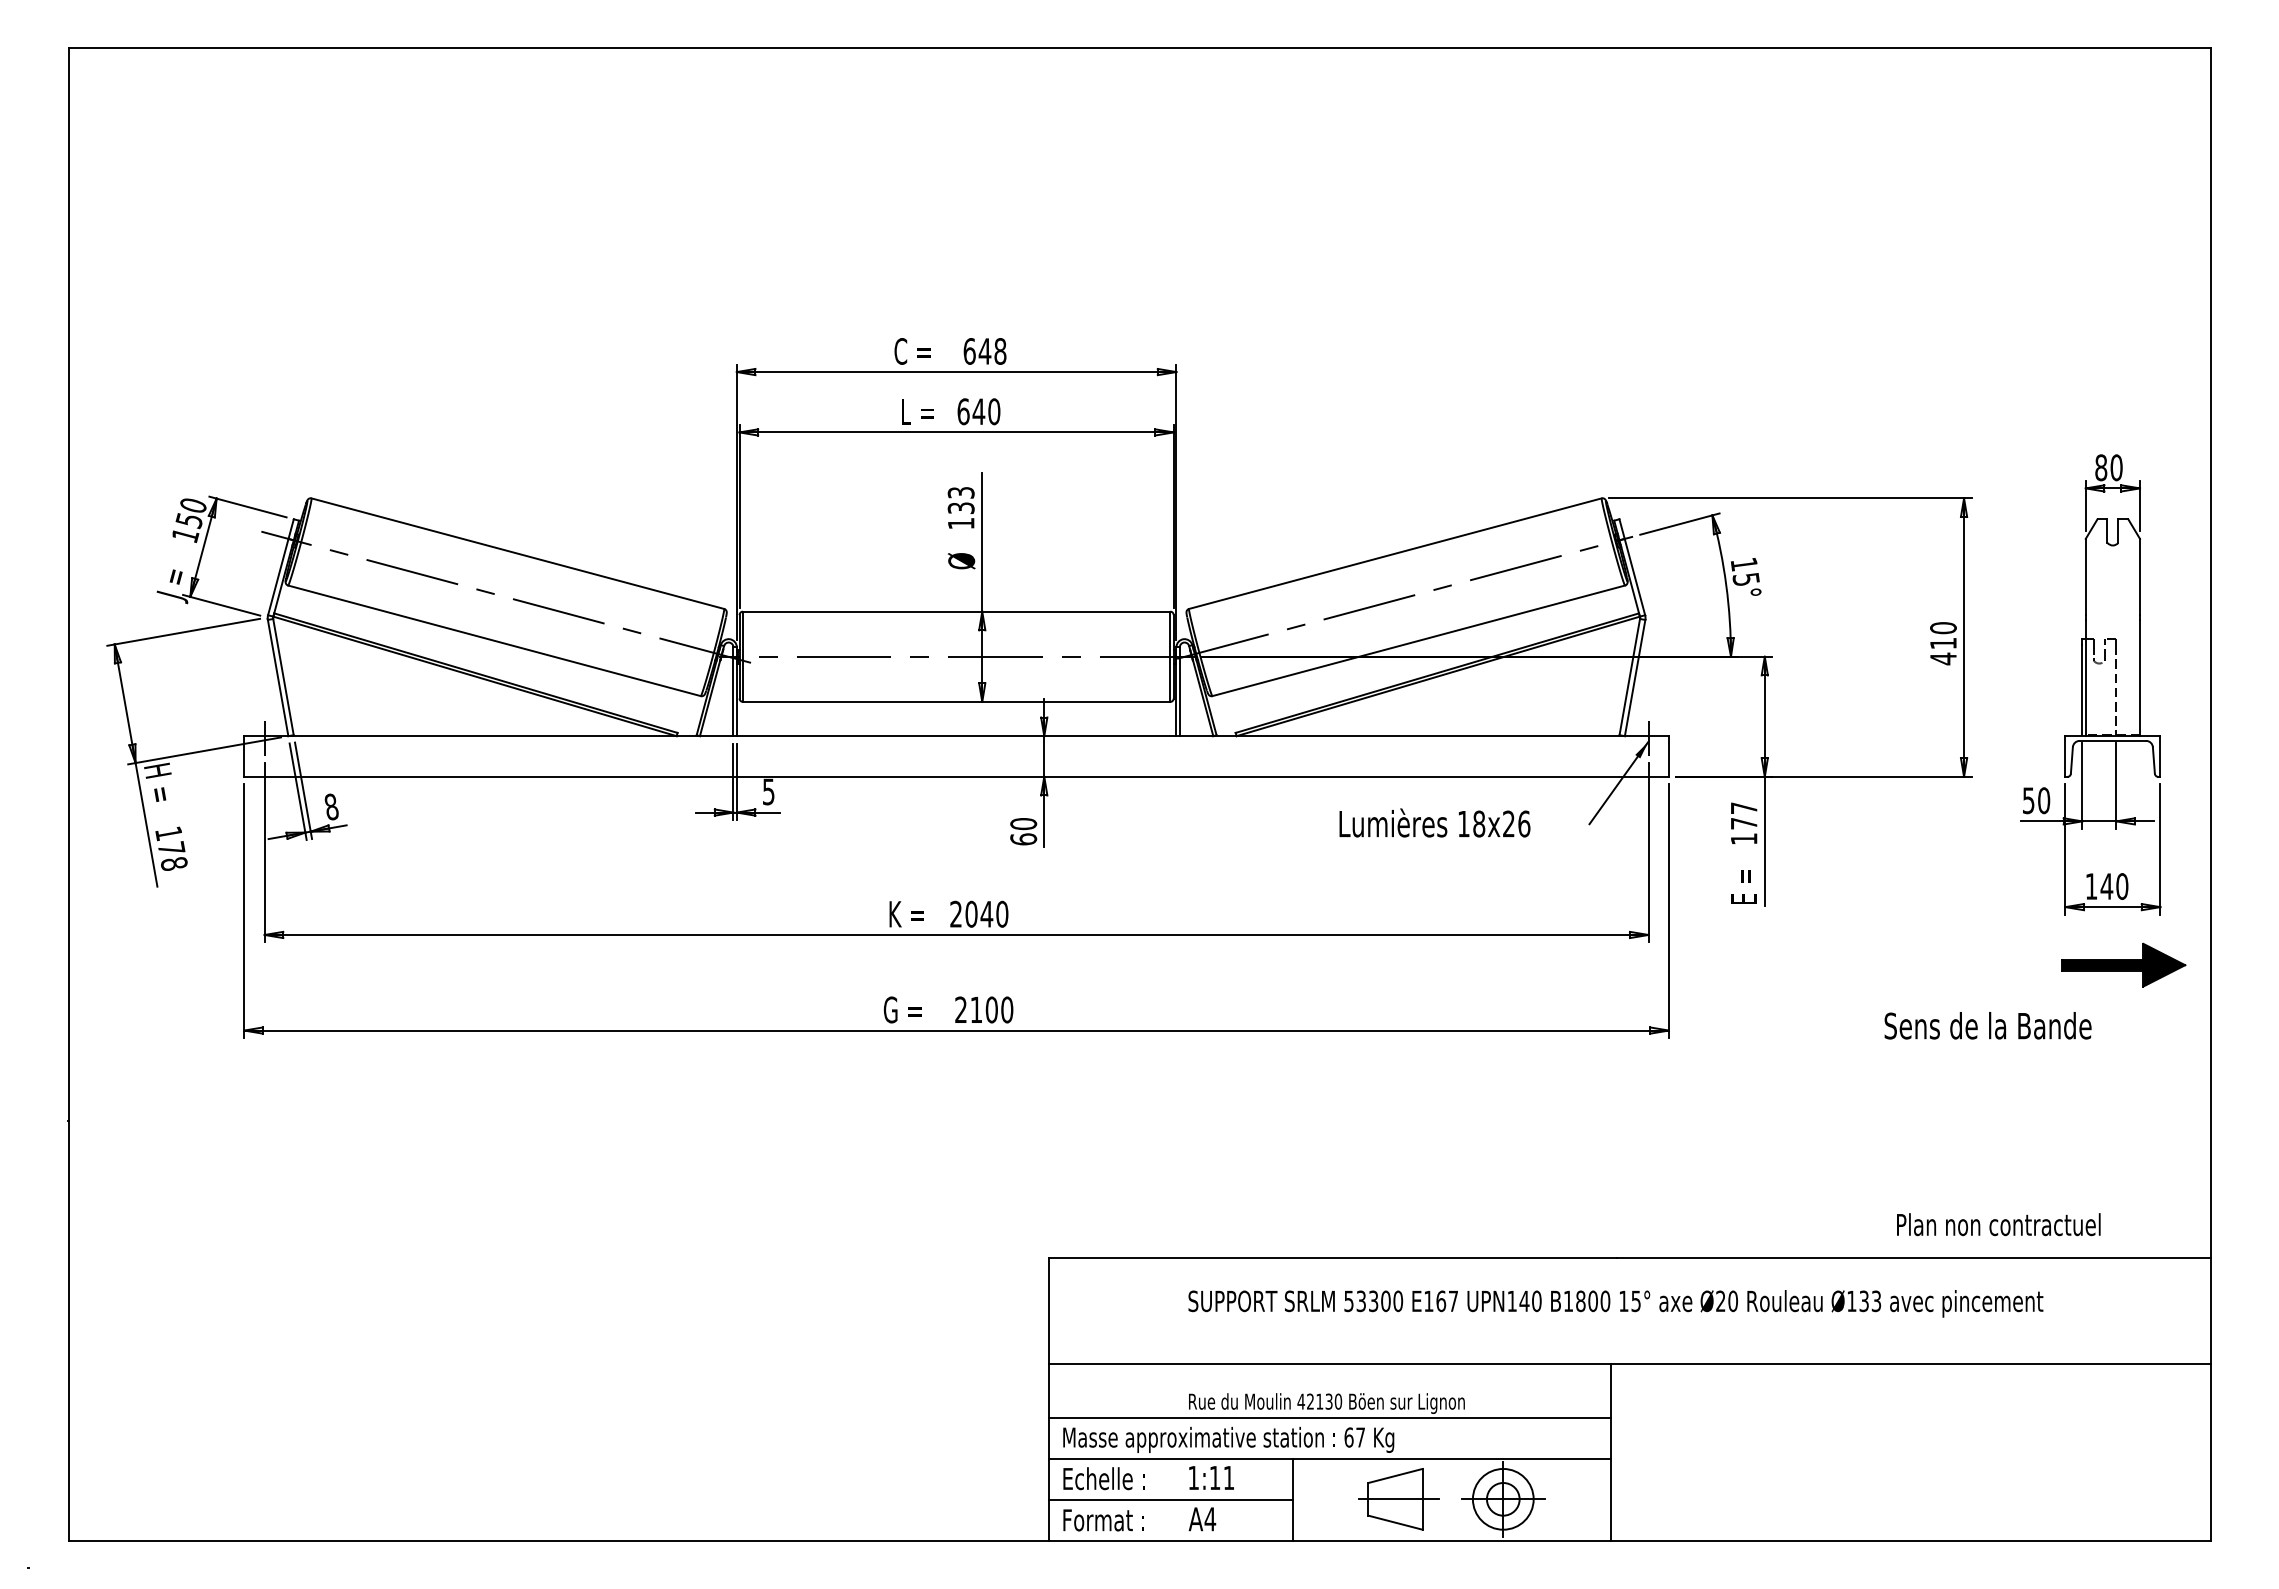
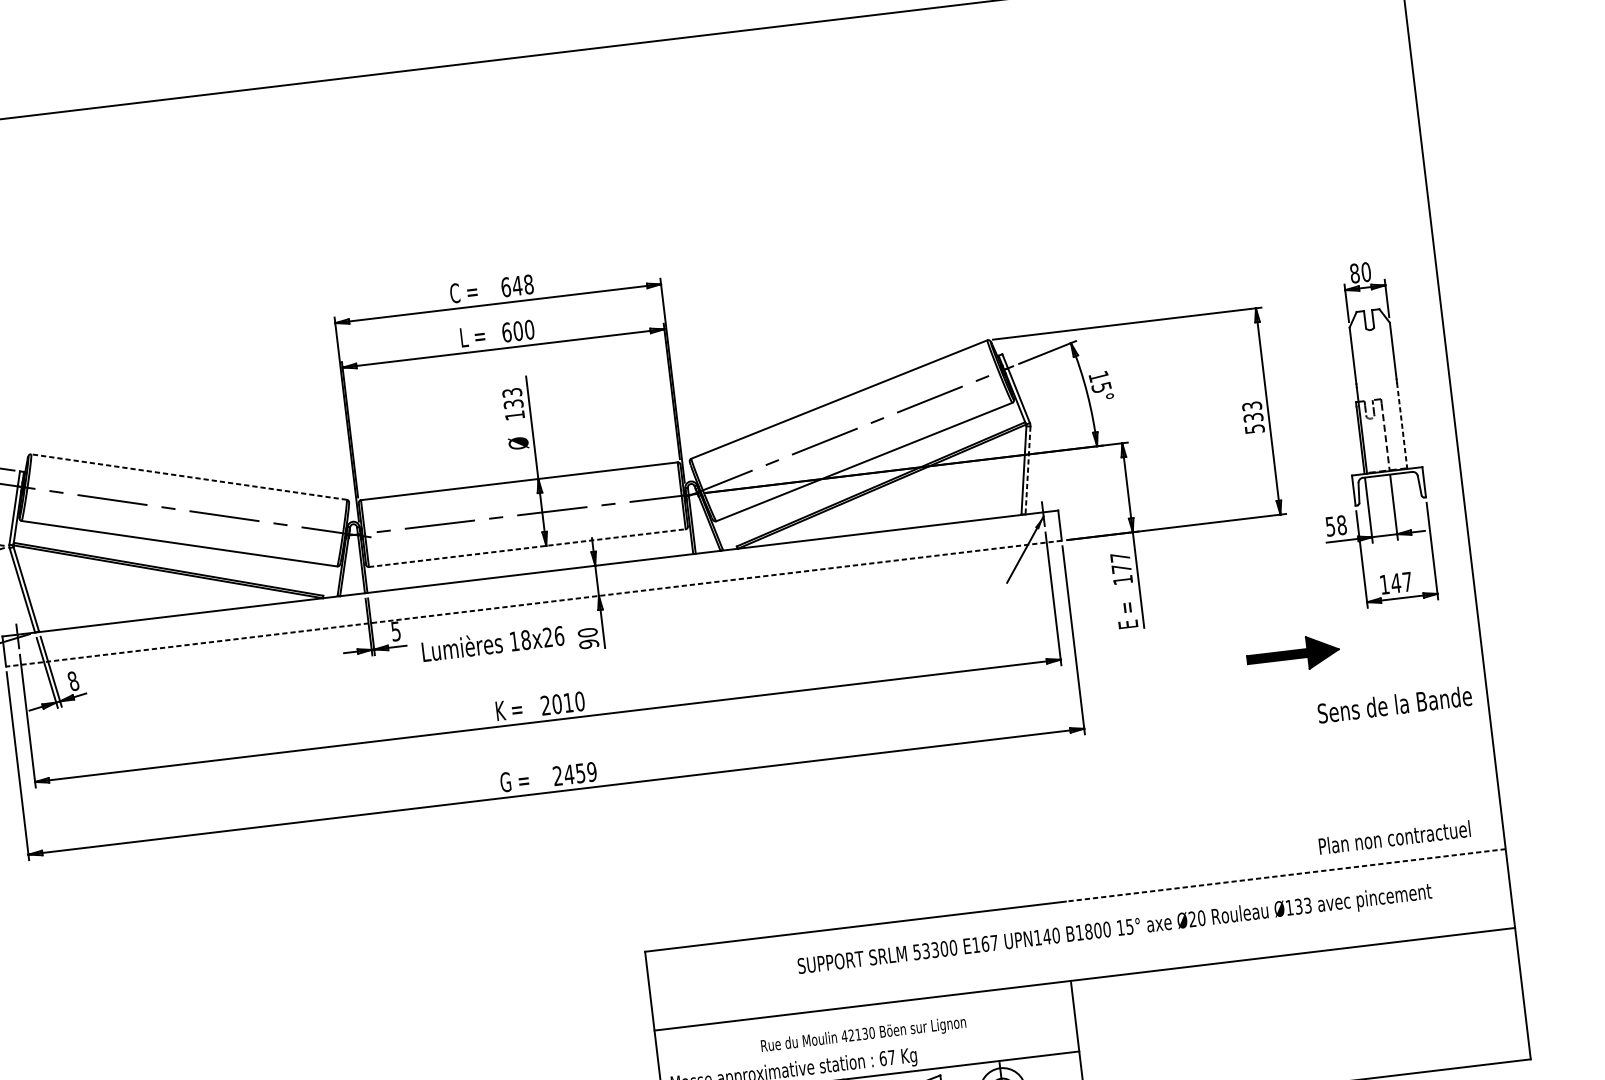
text: (978, 411) -> (517, 331), 640 -> 600
line: (517, 553) -> (188, 476), solid -> dashed
text: (1943, 643) -> (1253, 417), 410 -> 533
line: (1635, 678) -> (1028, 470), solid -> dashed
line: (2140, 678) -> (1402, 426), solid -> dashed
line: (956, 701) -> (527, 547), solid -> dashed
line: (956, 776) -> (533, 603), solid -> dashed
text: (2044, 800) -> (1342, 525), 50 -> 58
text: (1434, 822) -> (492, 642), moved
text: (1023, 839) -> (589, 644), 60 -> 90
text: (2122, 886) -> (1407, 581), 140 -> 147
text: (986, 914) -> (568, 703), 2040 -> 2010
part: (2123, 964) -> (1292, 654), moved
text: (991, 1009) -> (580, 773), 2100 -> 2459
text: (1987, 1025) -> (1394, 704), moved
text: (1998, 1224) -> (1394, 837), moved
line: (1913, 1257) -> (1285, 875), solid -> dashed
text: (1615, 1303) -> (1114, 930), moved
line: (1330, 1418) -> (867, 1046), removed

